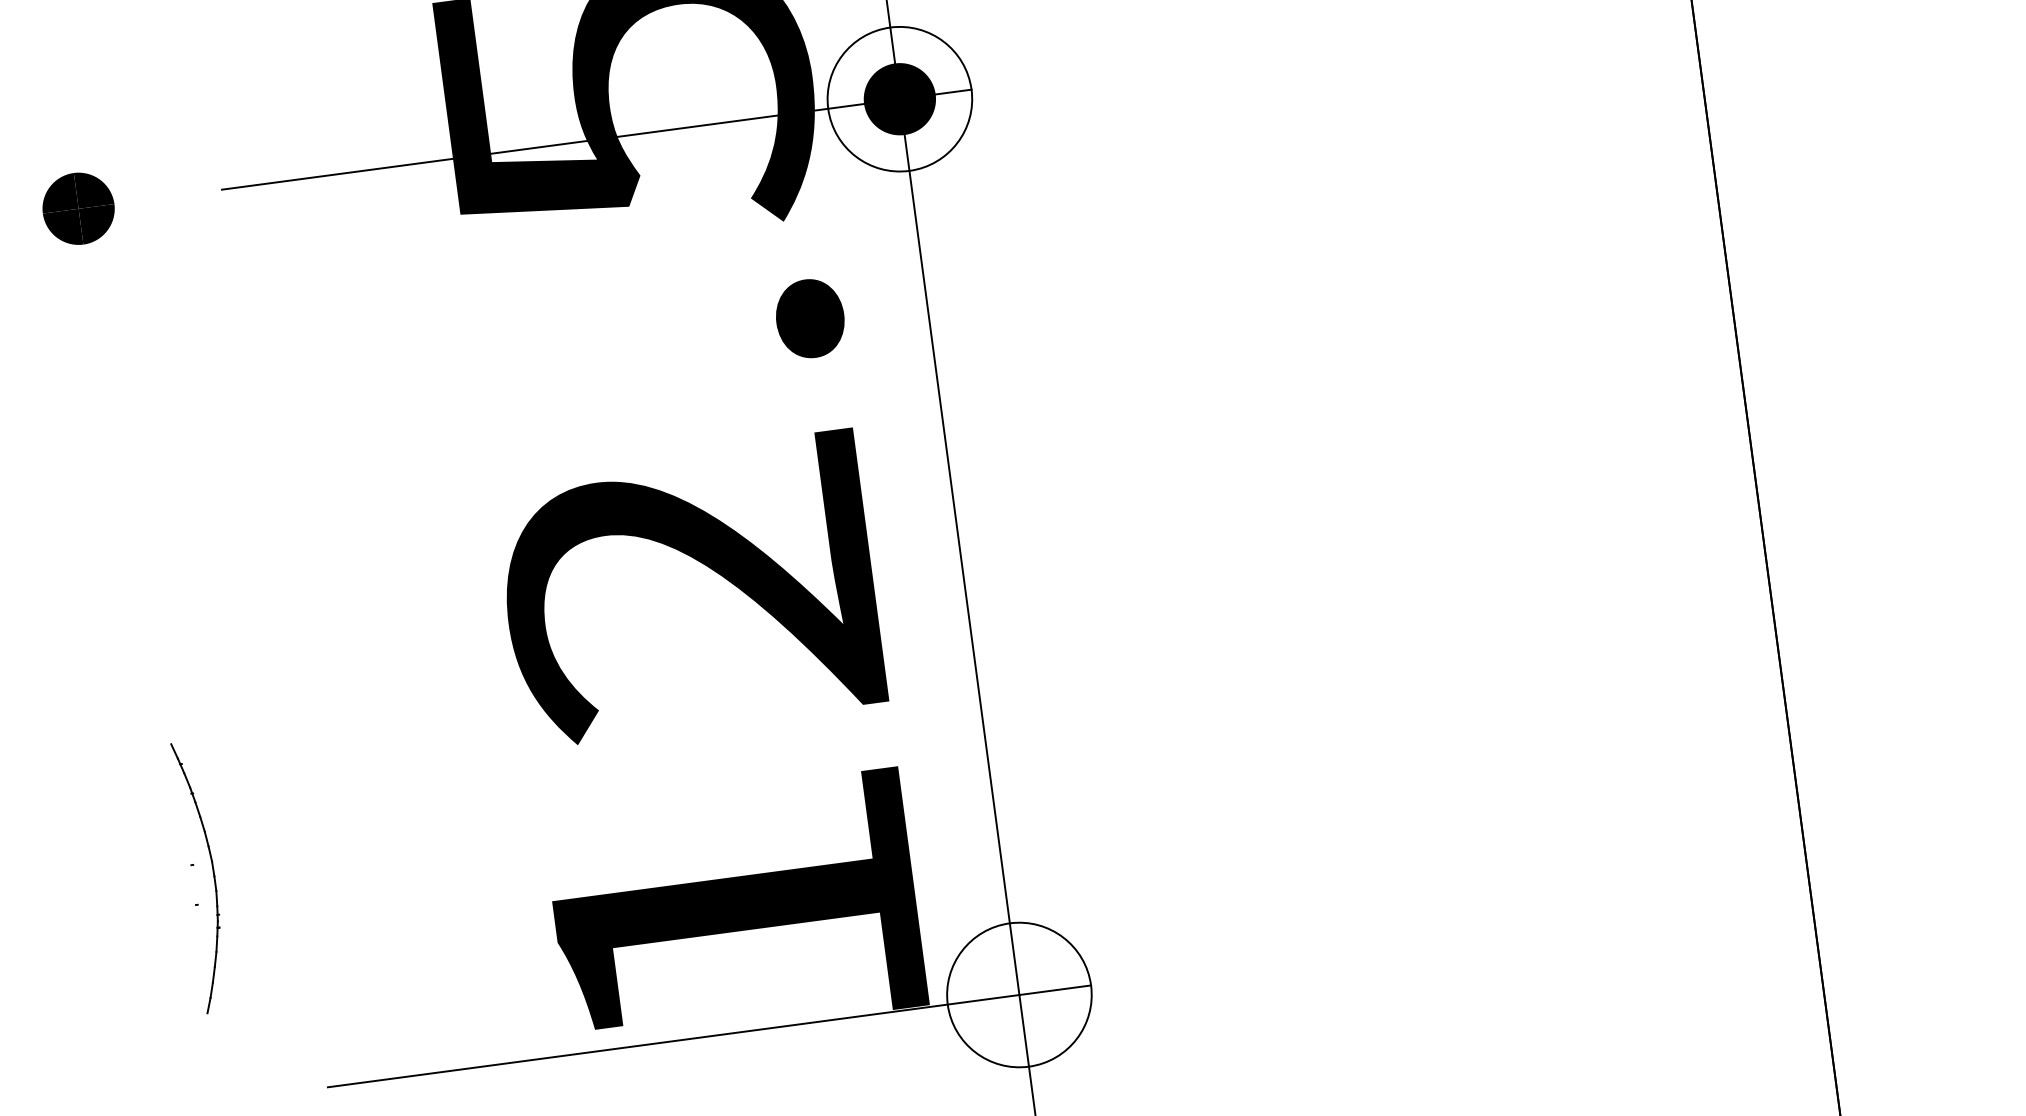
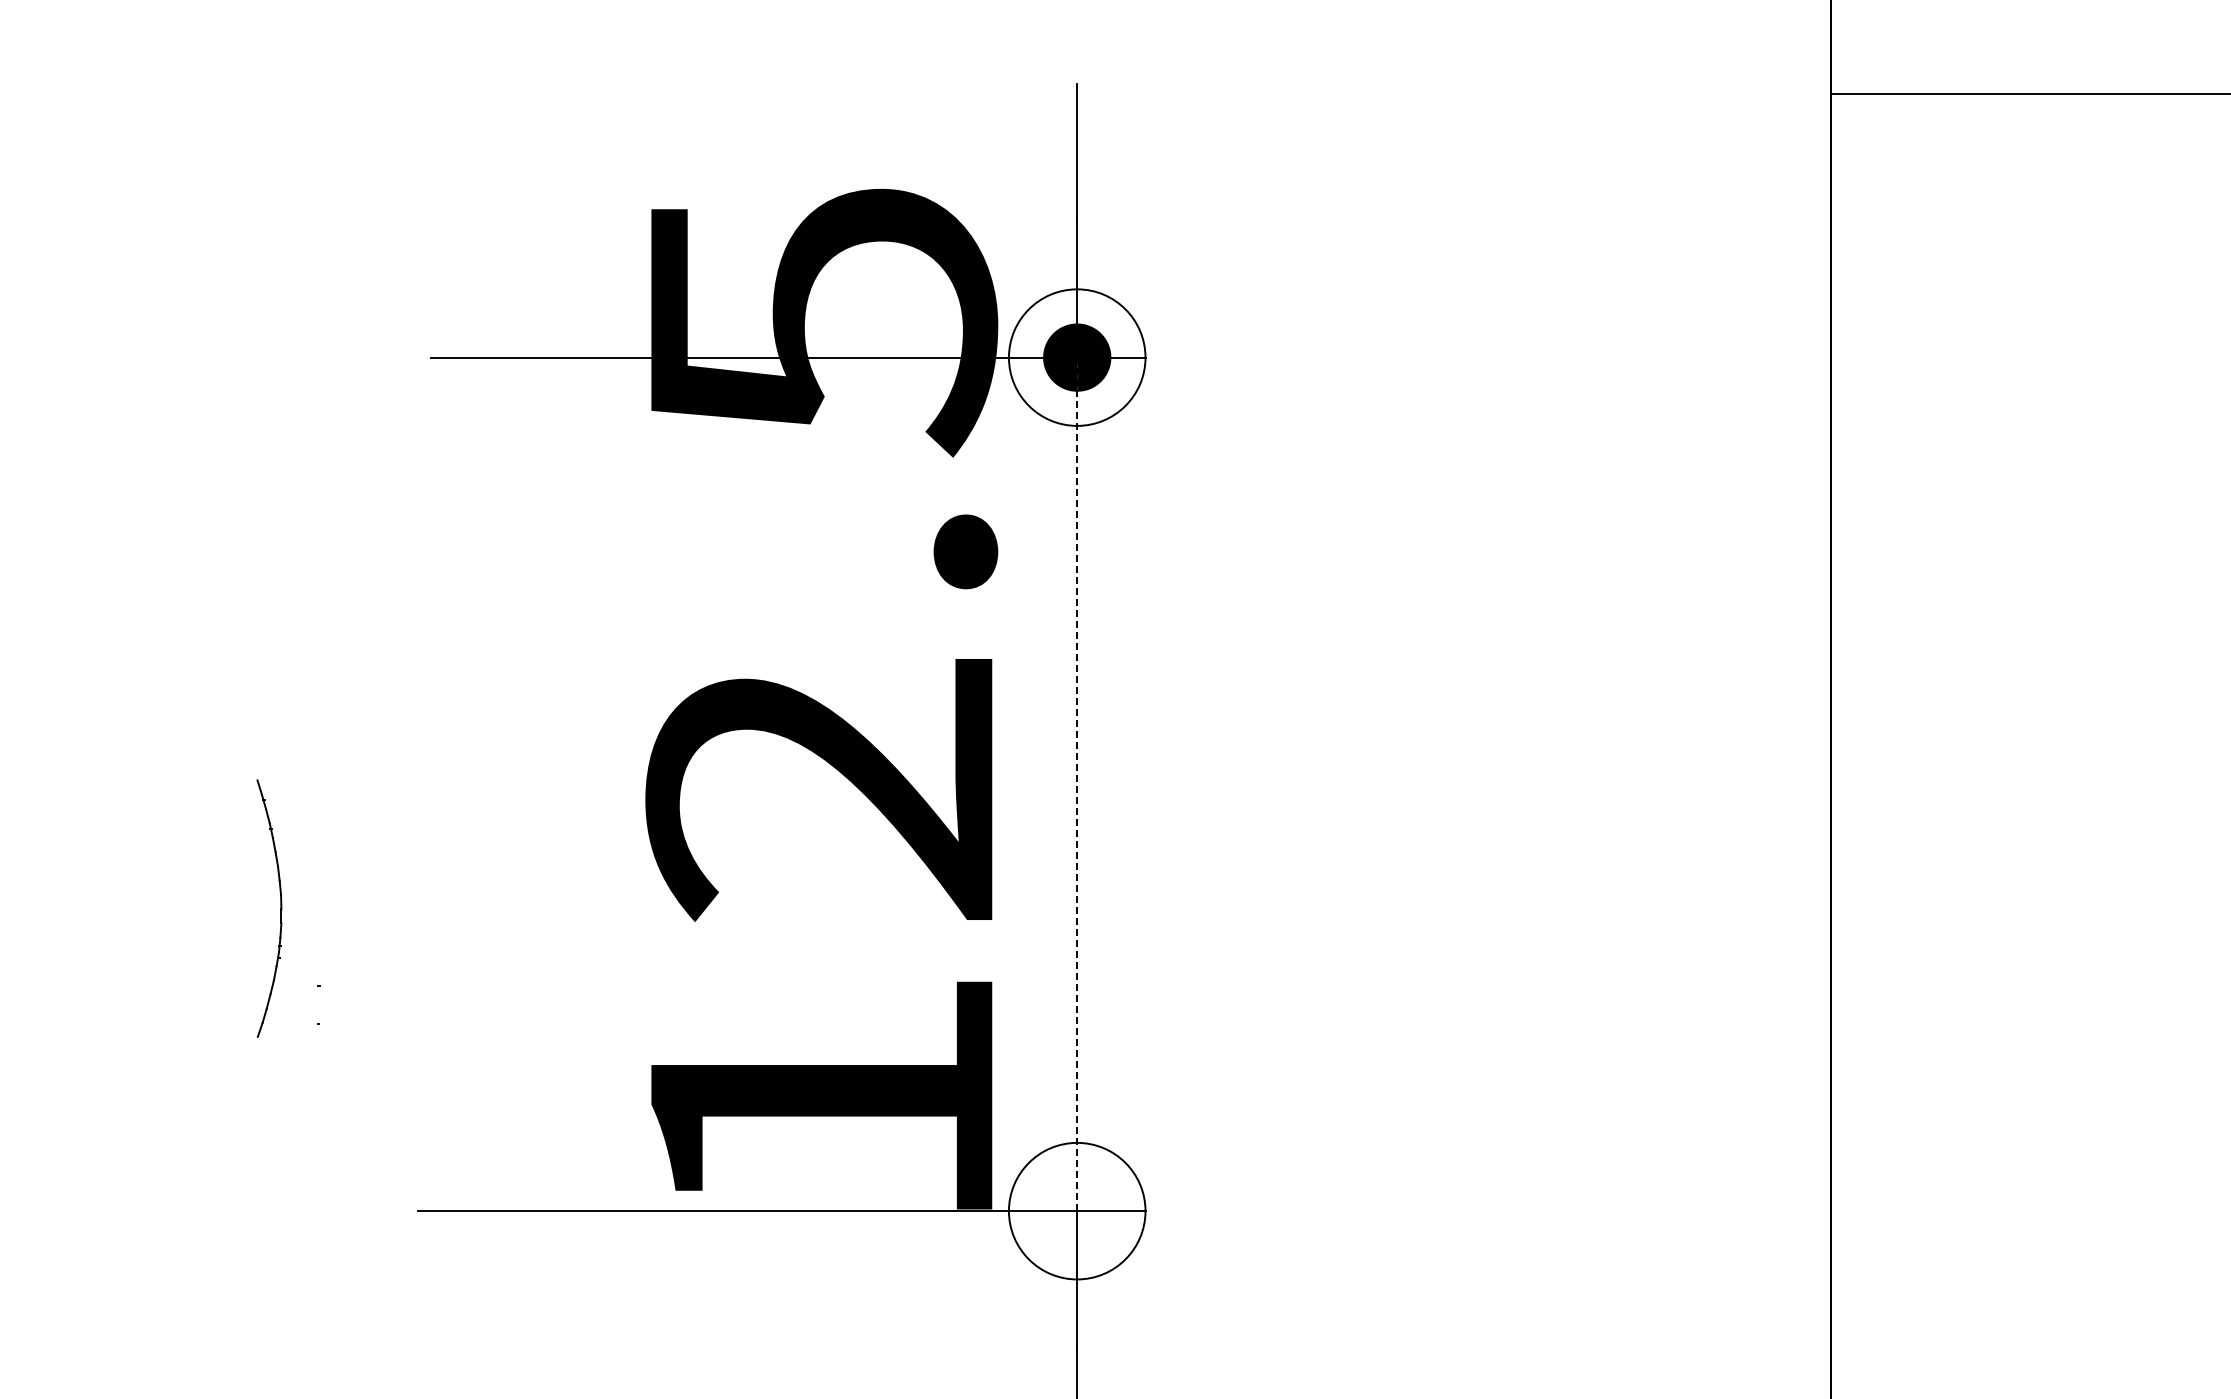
part: (78, 208) -> (294, 357), removed
line: (959, 547) -> (1077, 784), solid -> dashed
part: (213, 875) -> (280, 908), moved

